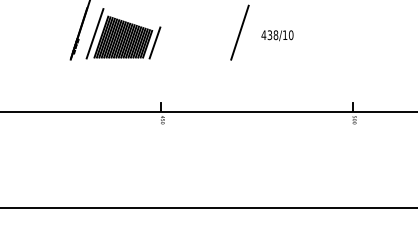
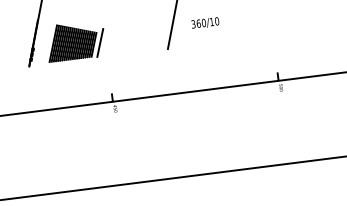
line: (94, 33) -> (46, 41), removed
text: (269, 35) -> (198, 23), 438/10 -> 360/10

